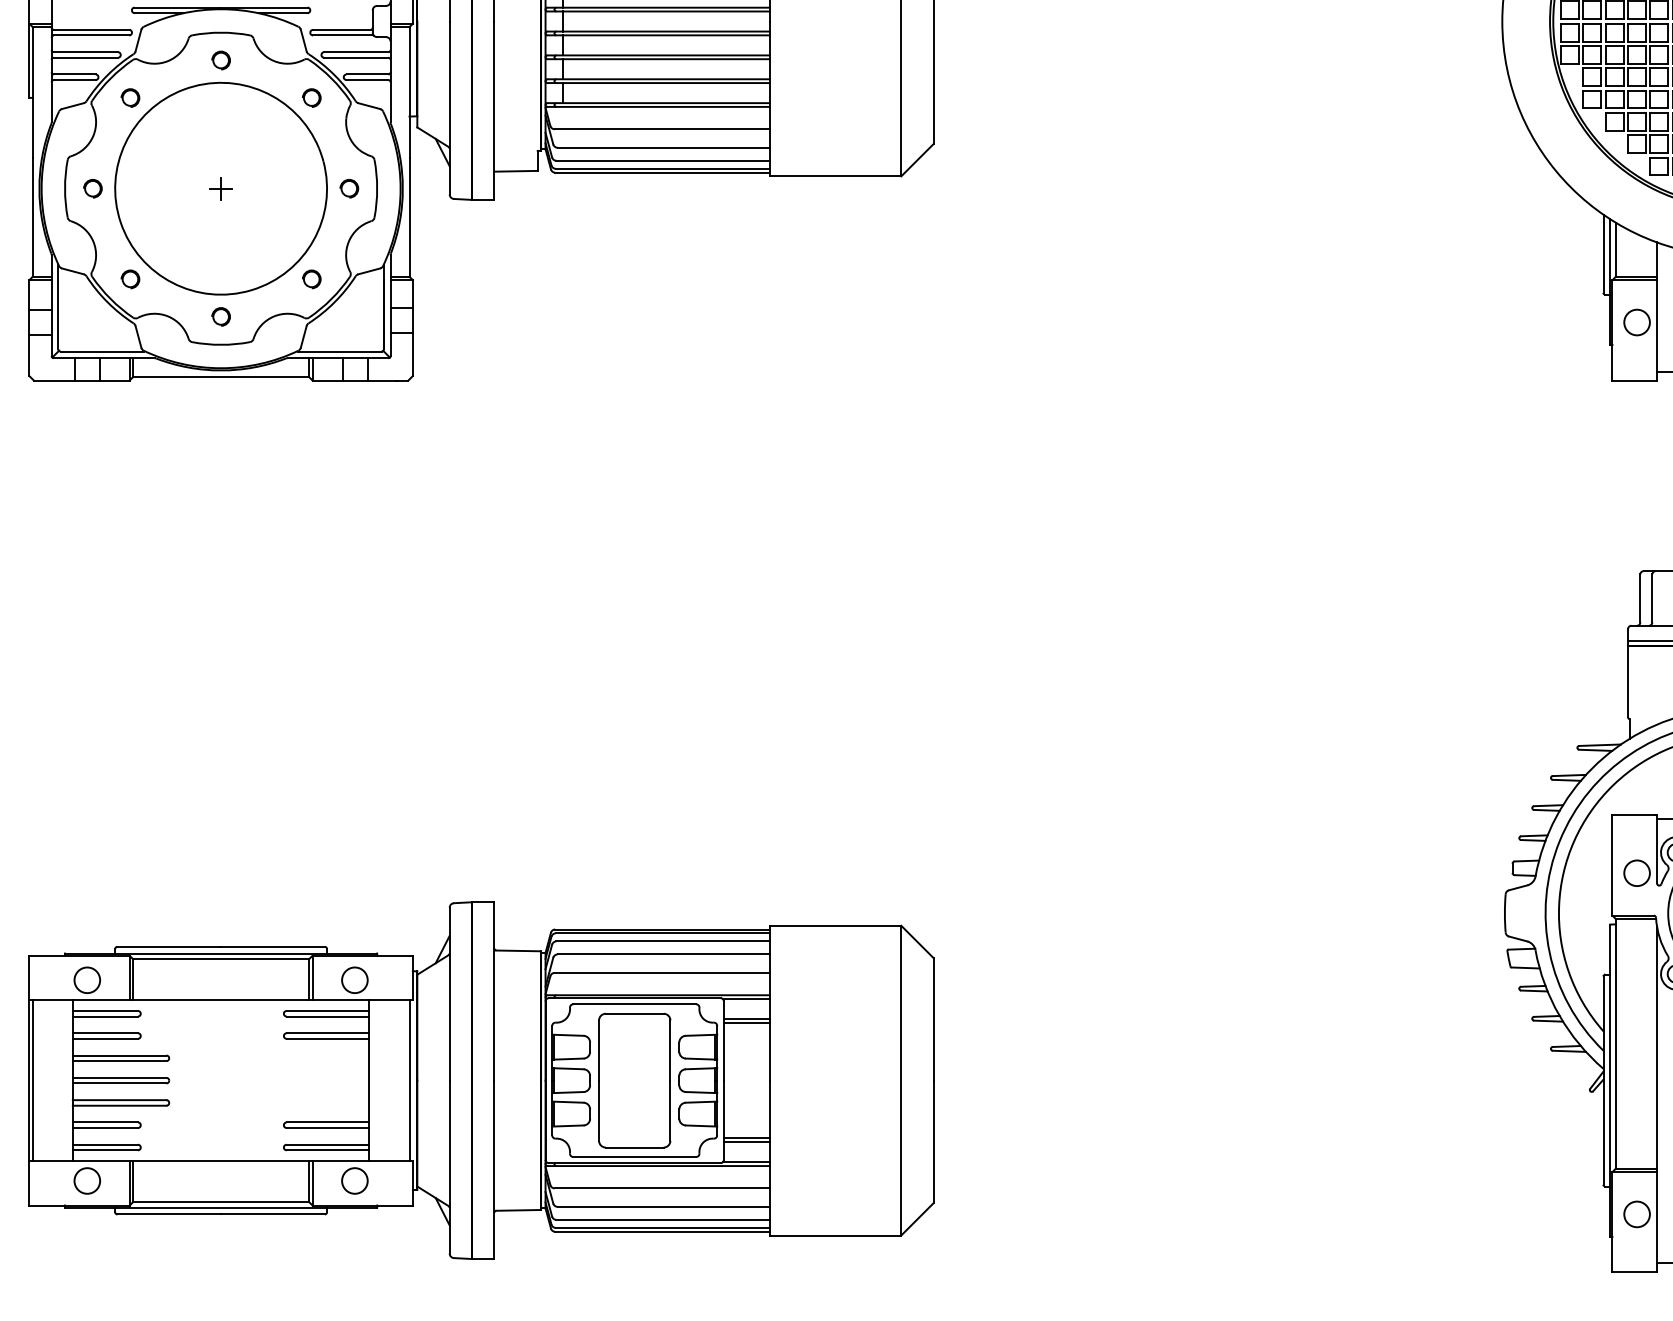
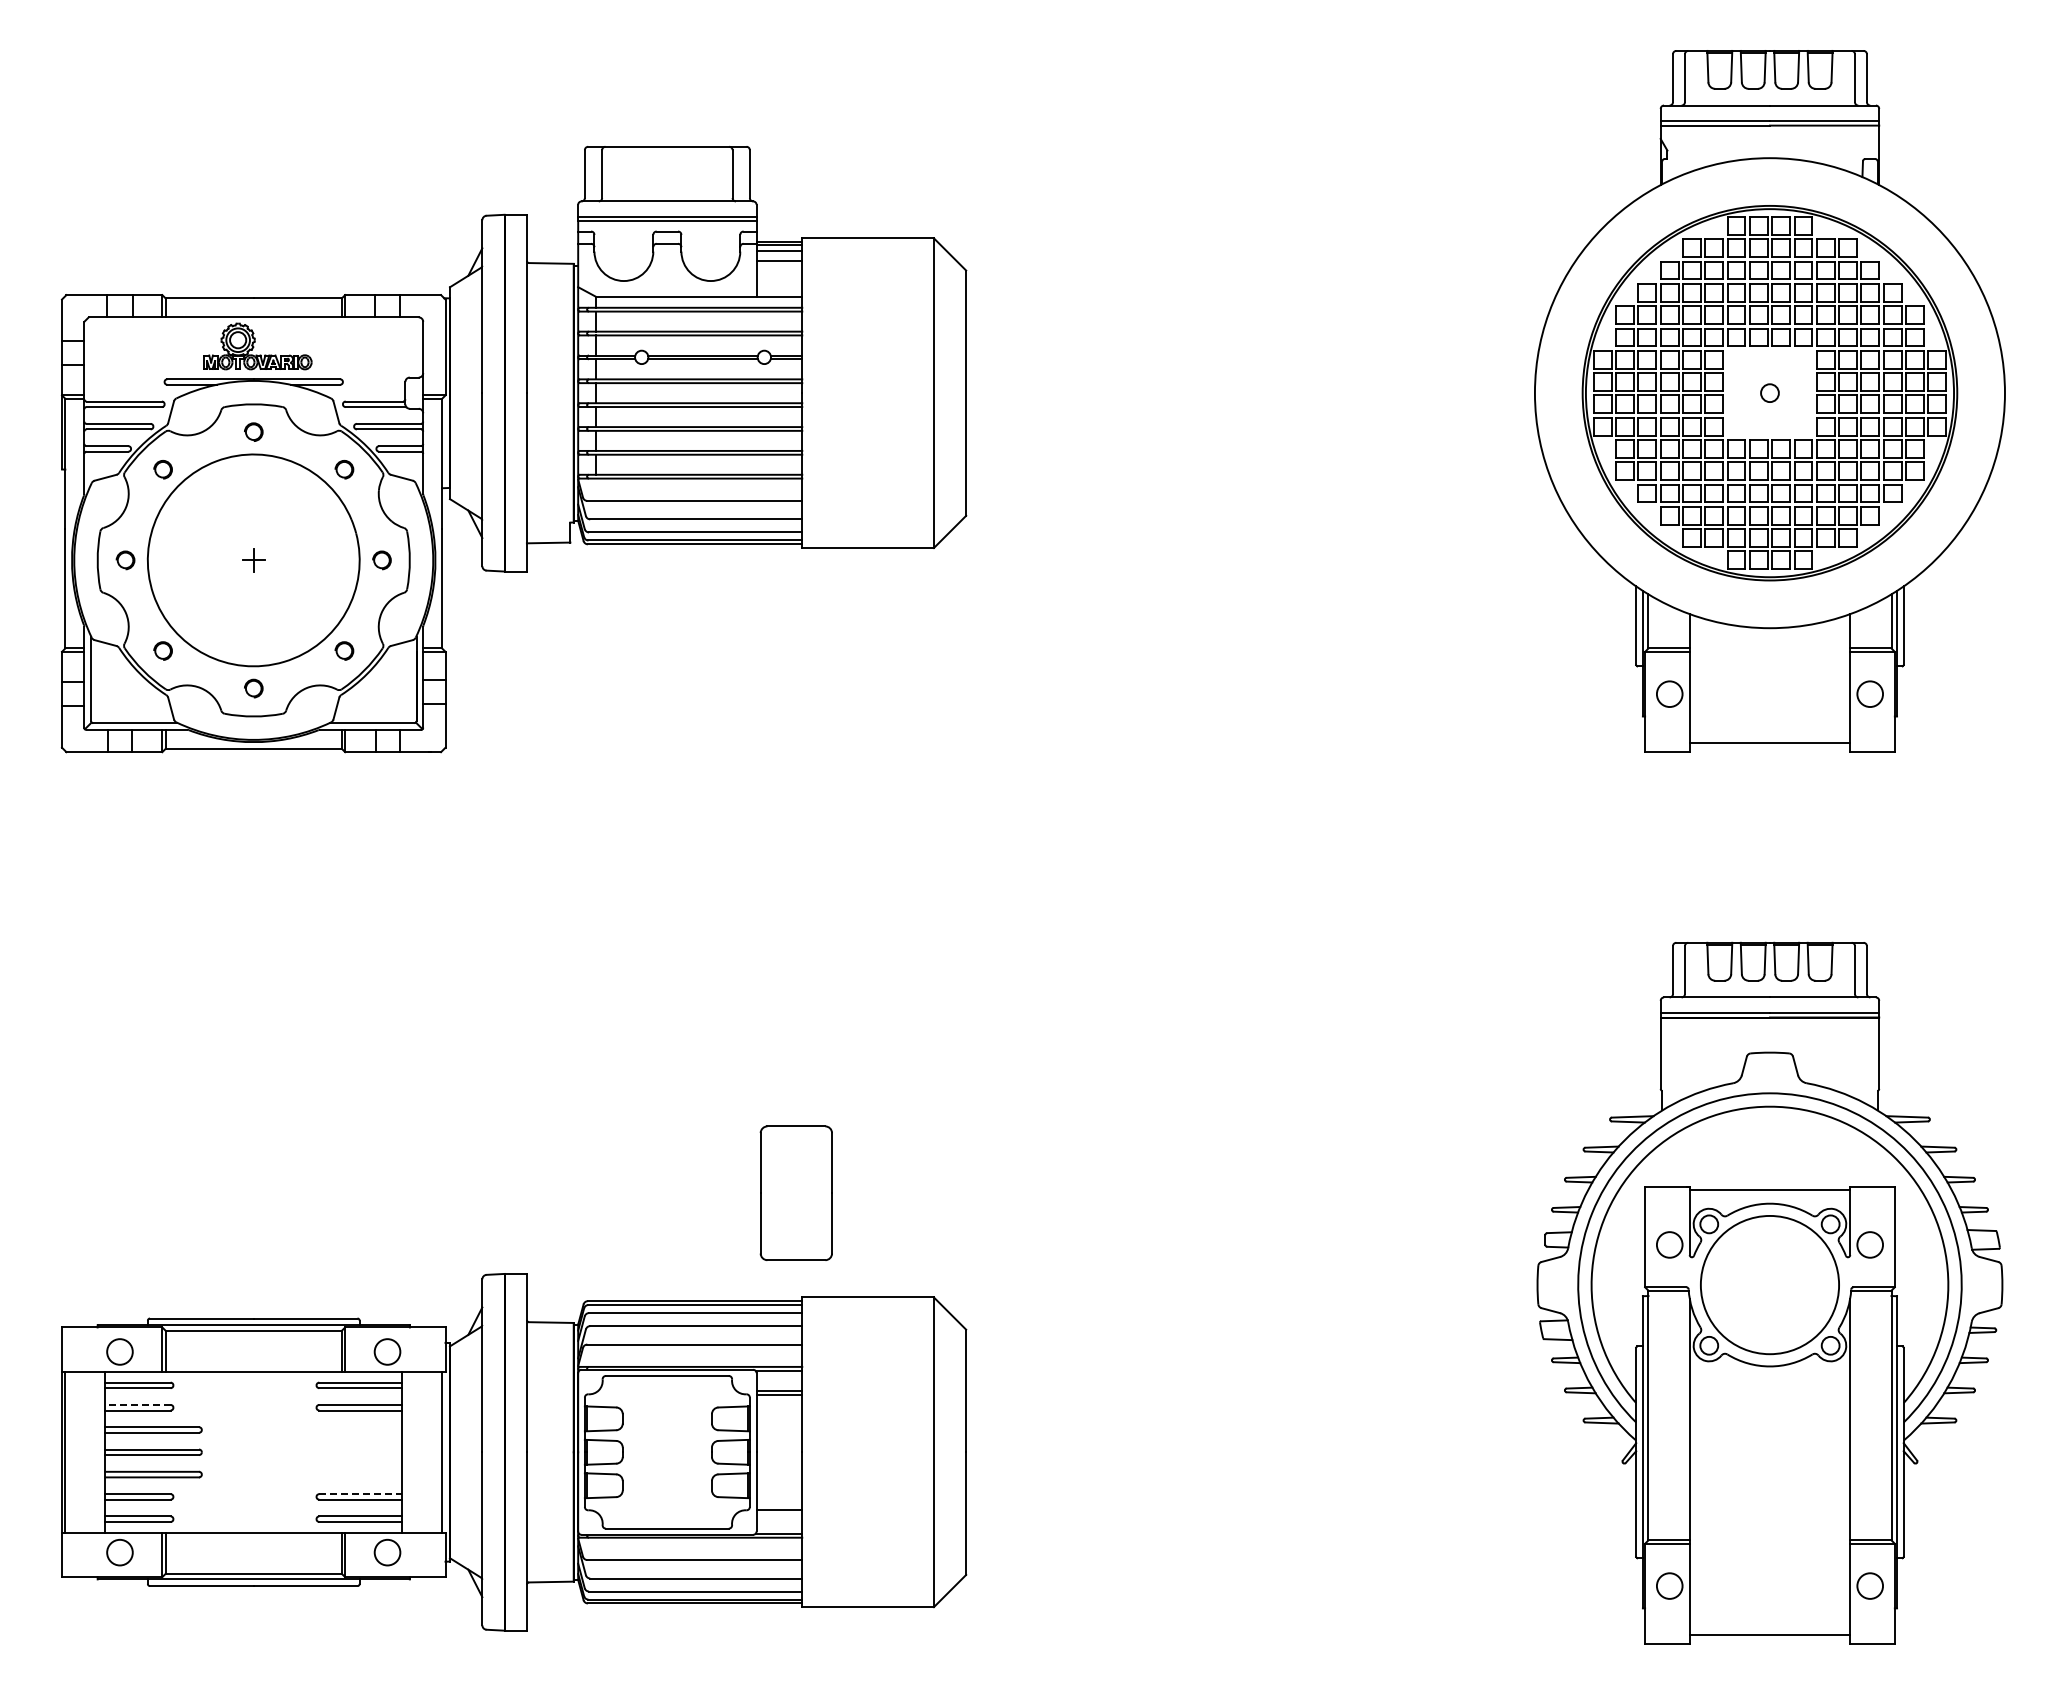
line: (105, 1032) -> (138, 1404), solid -> dashed
part: (633, 1079) -> (795, 1192), moved
line: (328, 1122) -> (361, 1494), solid -> dashed
line: (746, 1141) -> (779, 1513), removed

